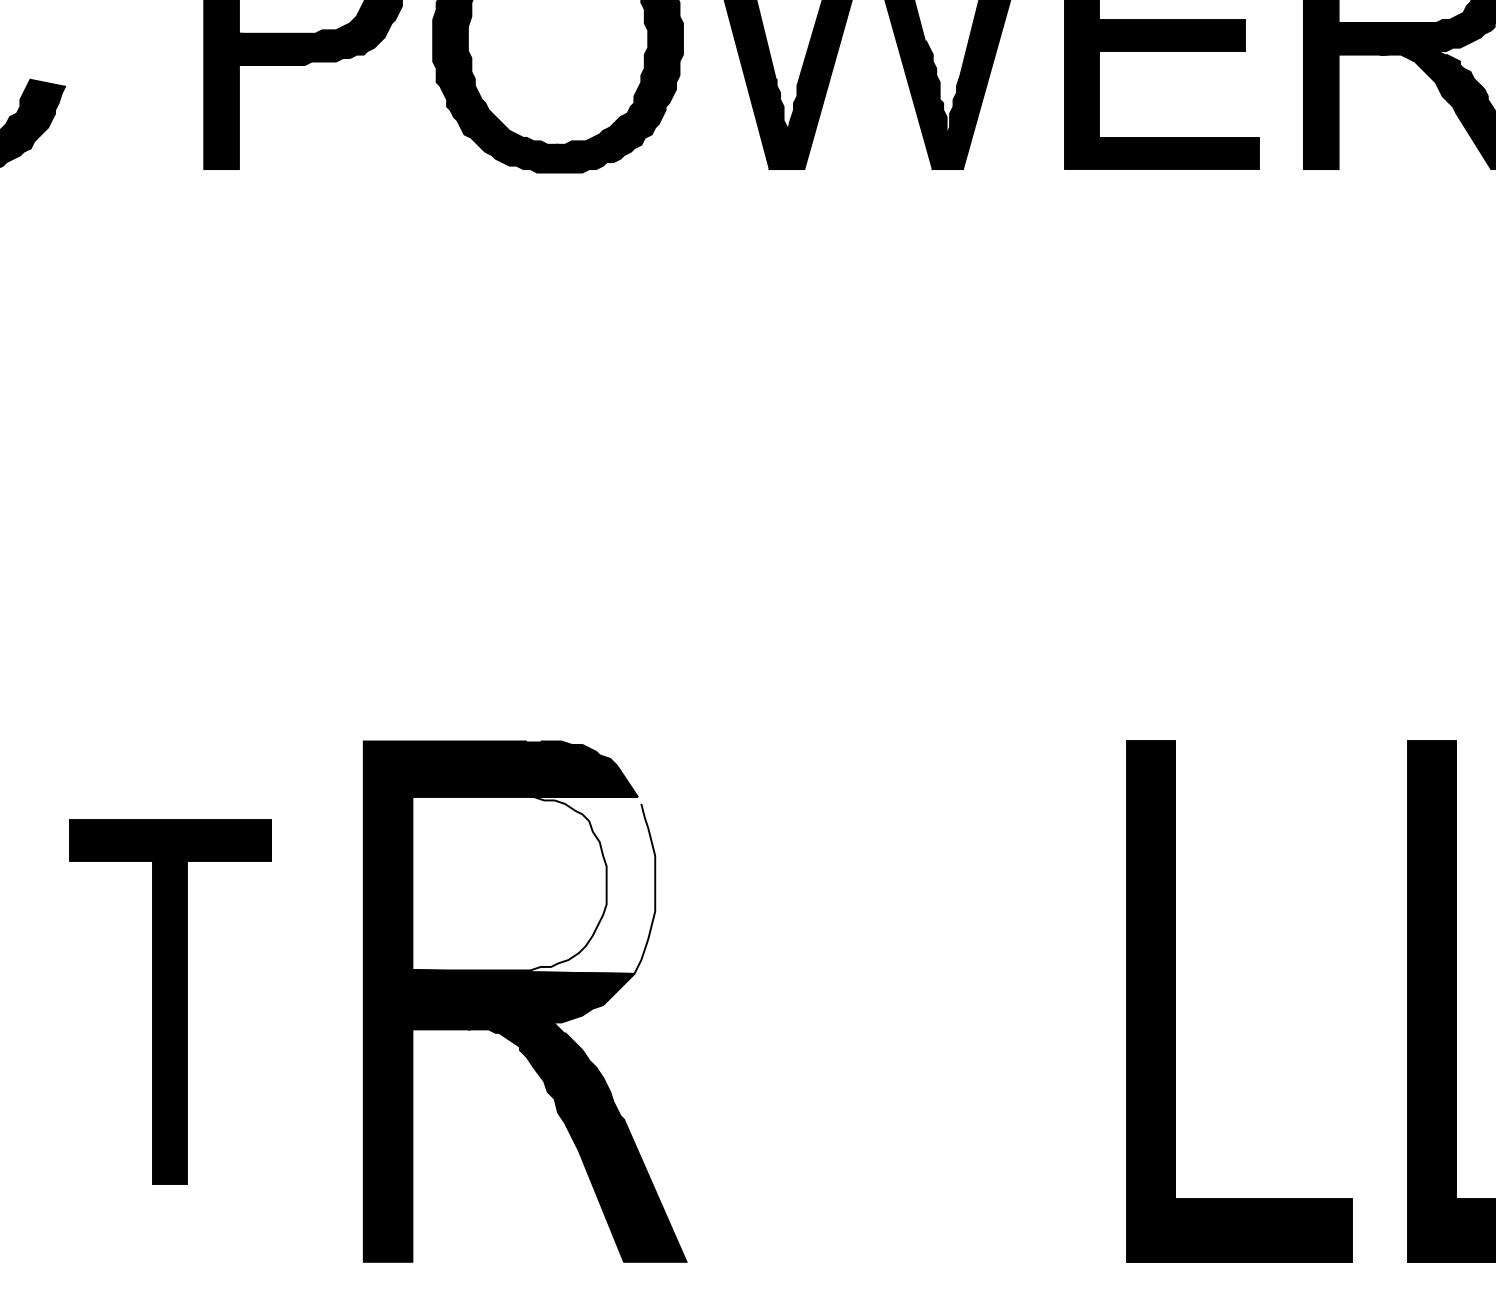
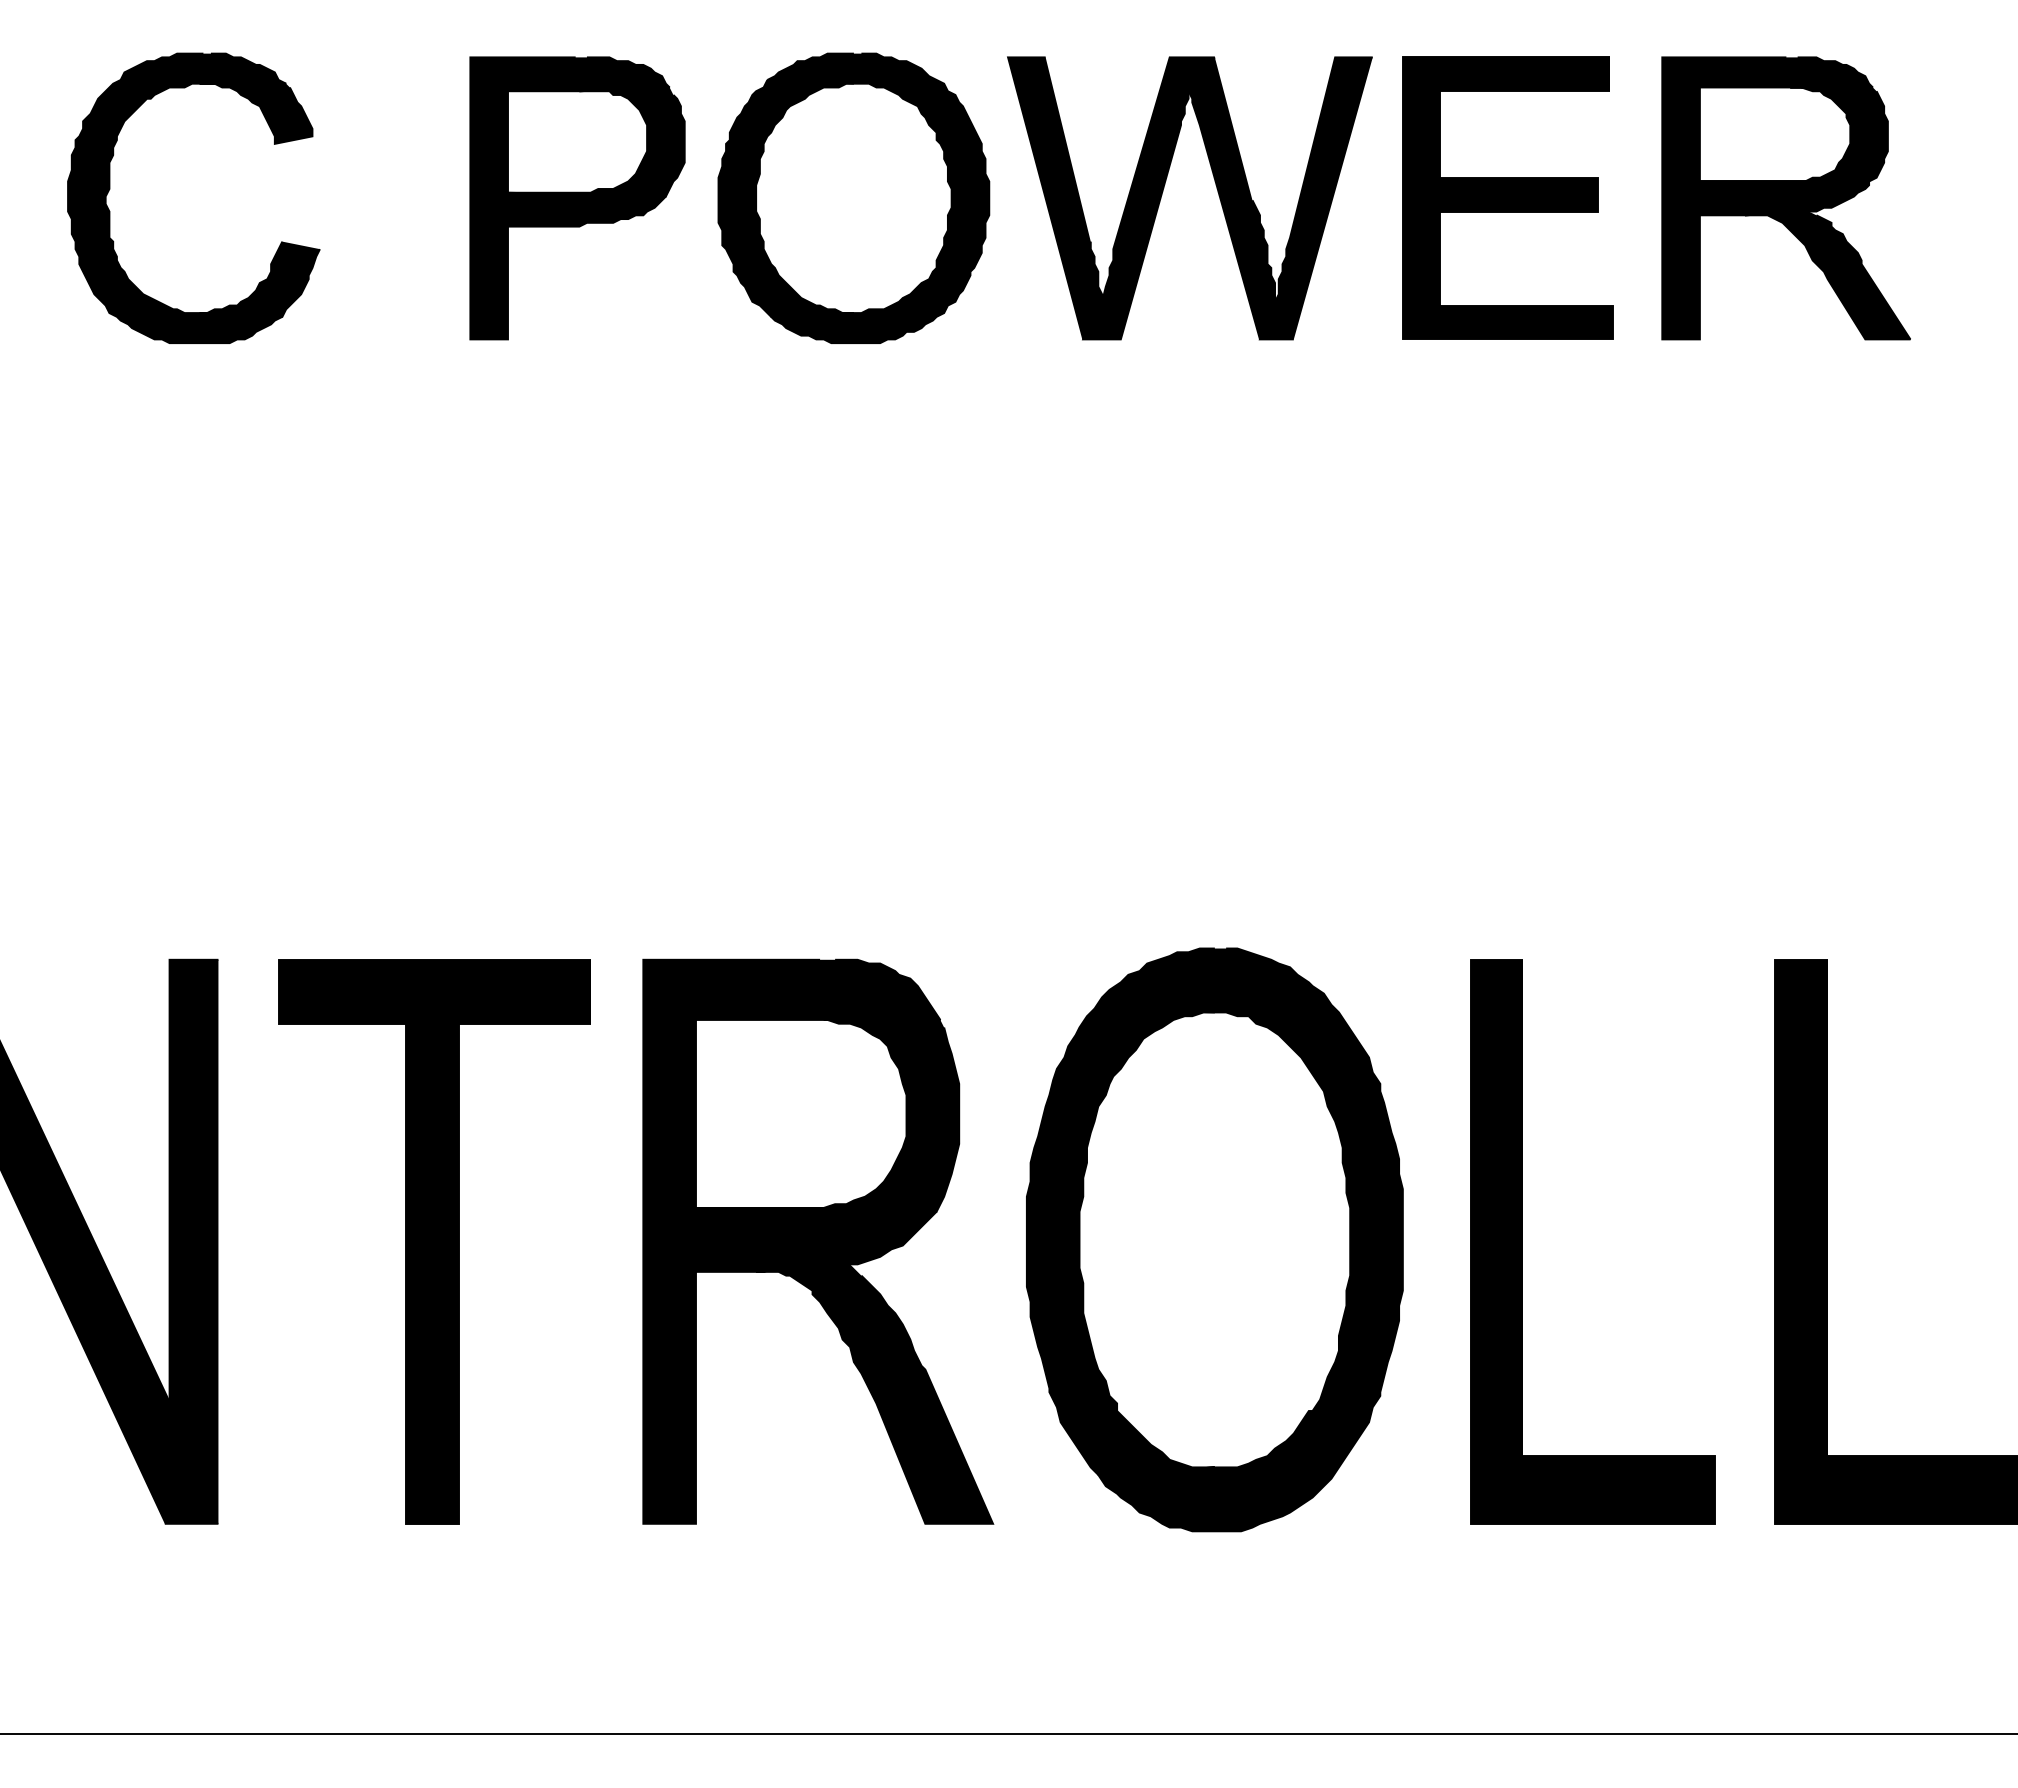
fill: (533, 885) -> (827, 1115), added
part: (890, 999) -> (1214, 1239), added
part: (171, 1001) -> (434, 1241), size x1.43

